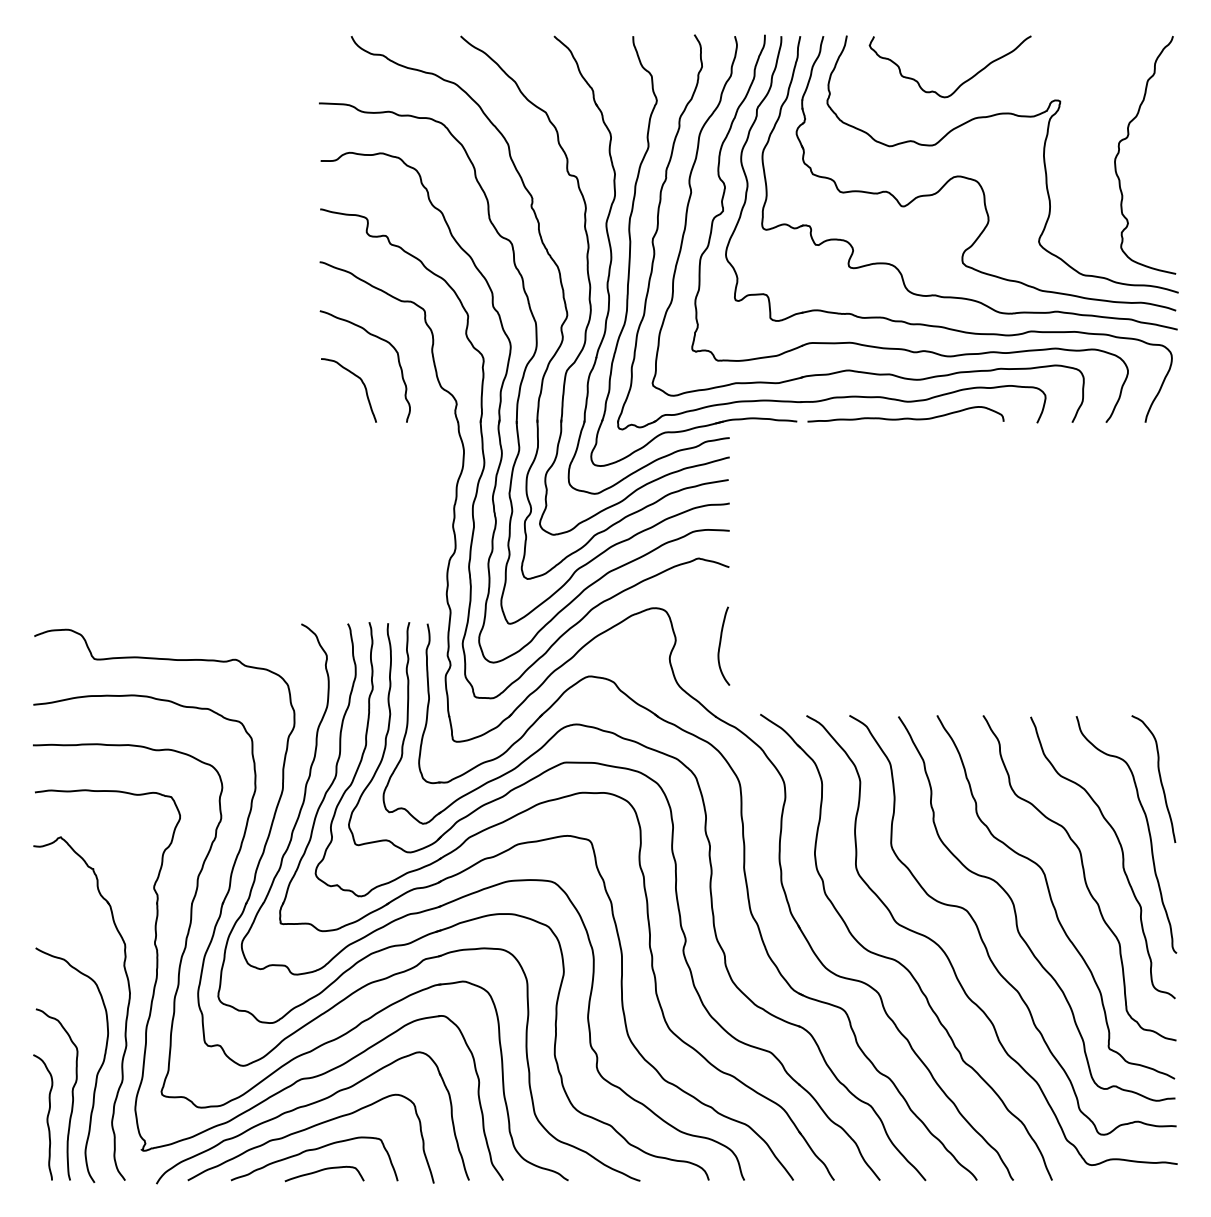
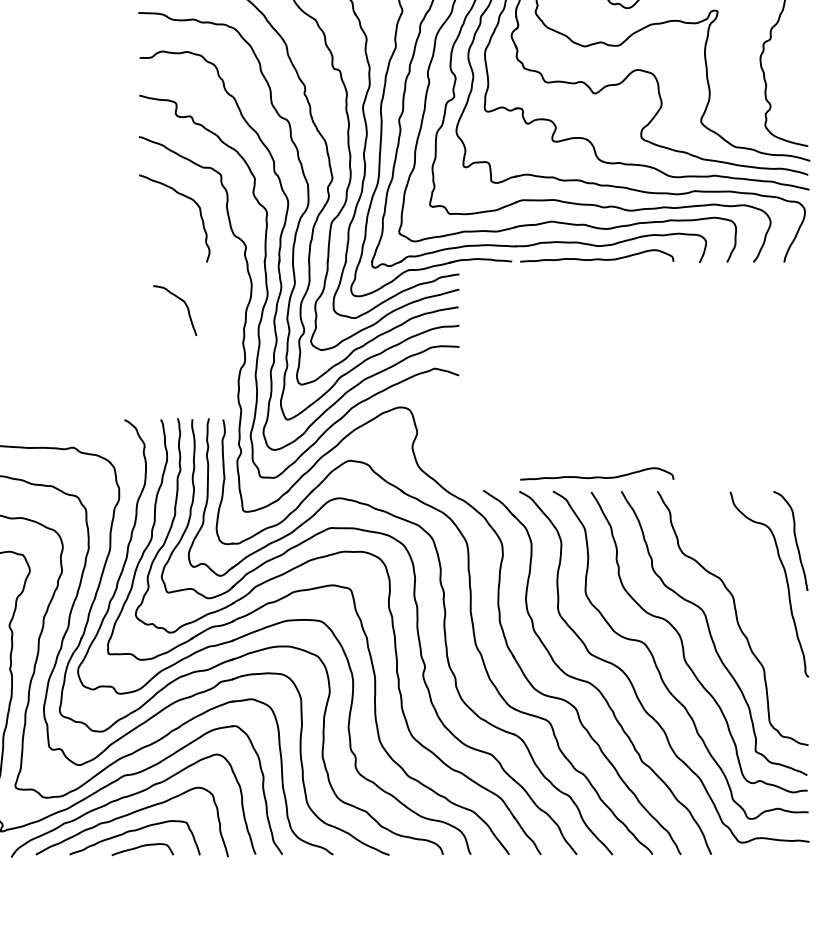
curve: (361, 382) -> (184, 304), moved
curve: (720, 645) -> (452, 436), removed
curve: (905, 696) -> (596, 476), added
curve: (1121, 852) -> (765, 598), removed

